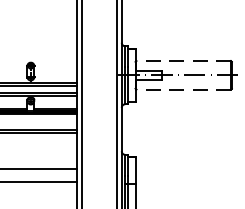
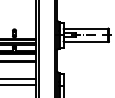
line: (182, 60) -> (85, 28), dashed -> solid
line: (182, 88) -> (85, 41), dashed -> solid

